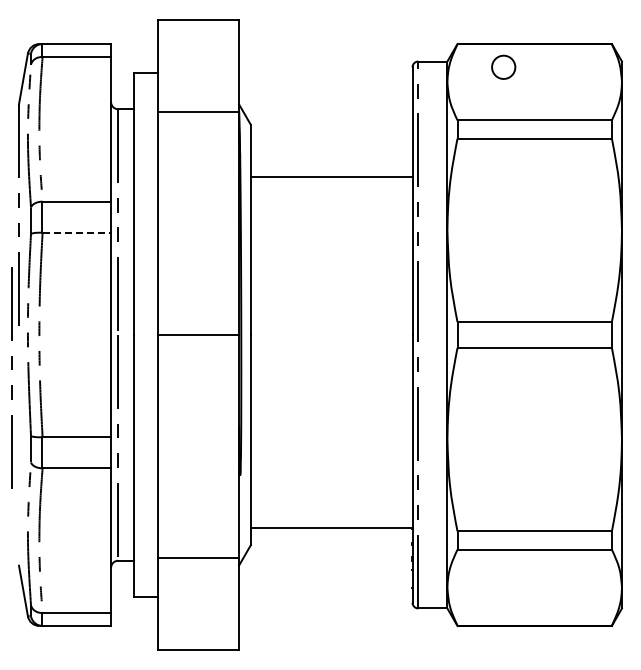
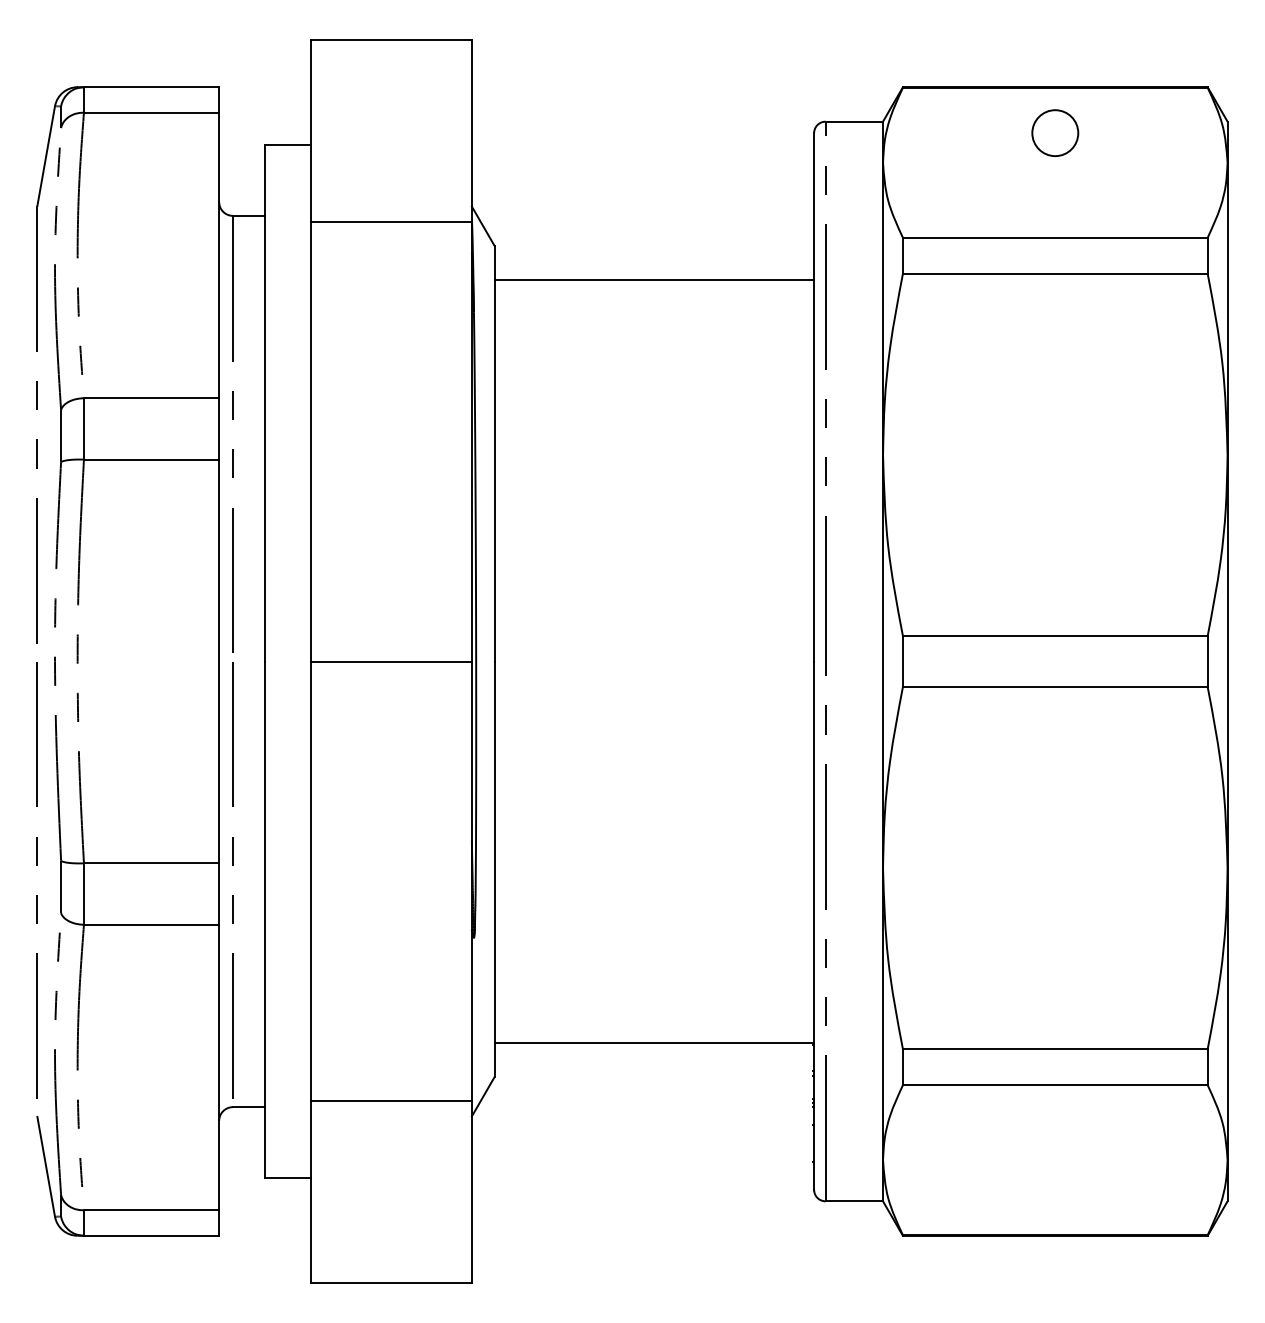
circle: (503, 66) -> (1054, 131), moved
line: (331, 176) -> (654, 279), moved
line: (77, 232) -> (152, 459), dashed -> solid
line: (11, 369) -> (36, 863), moved

